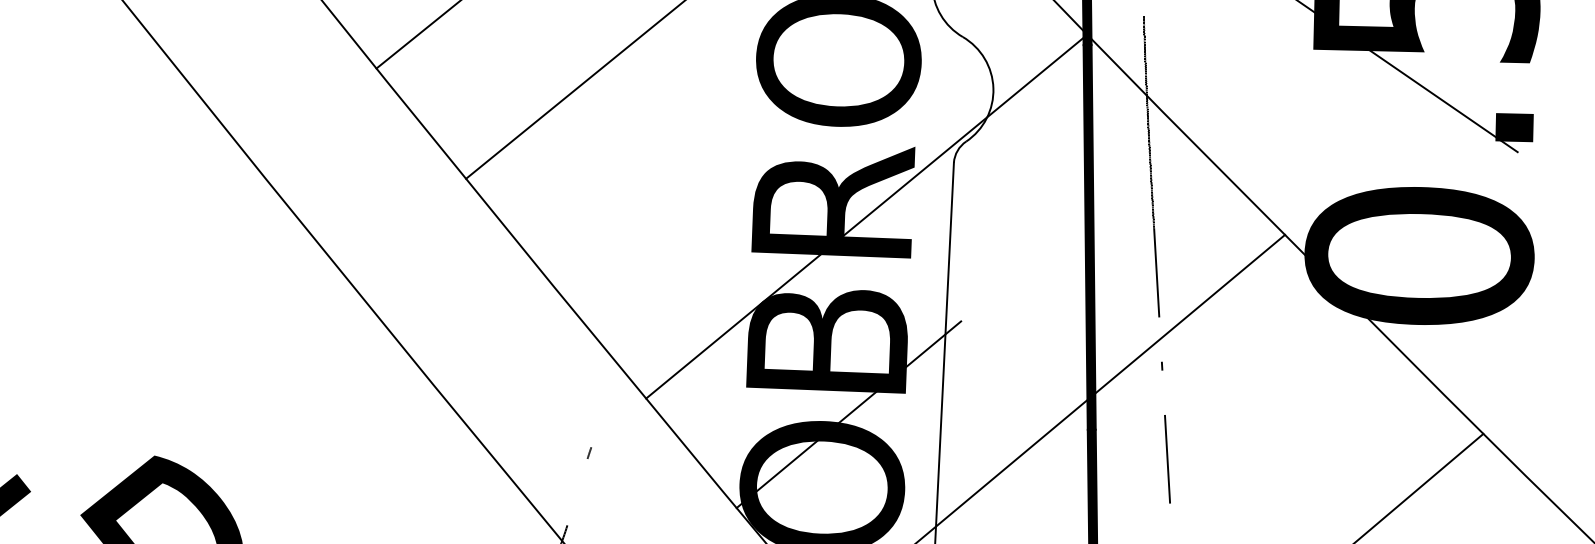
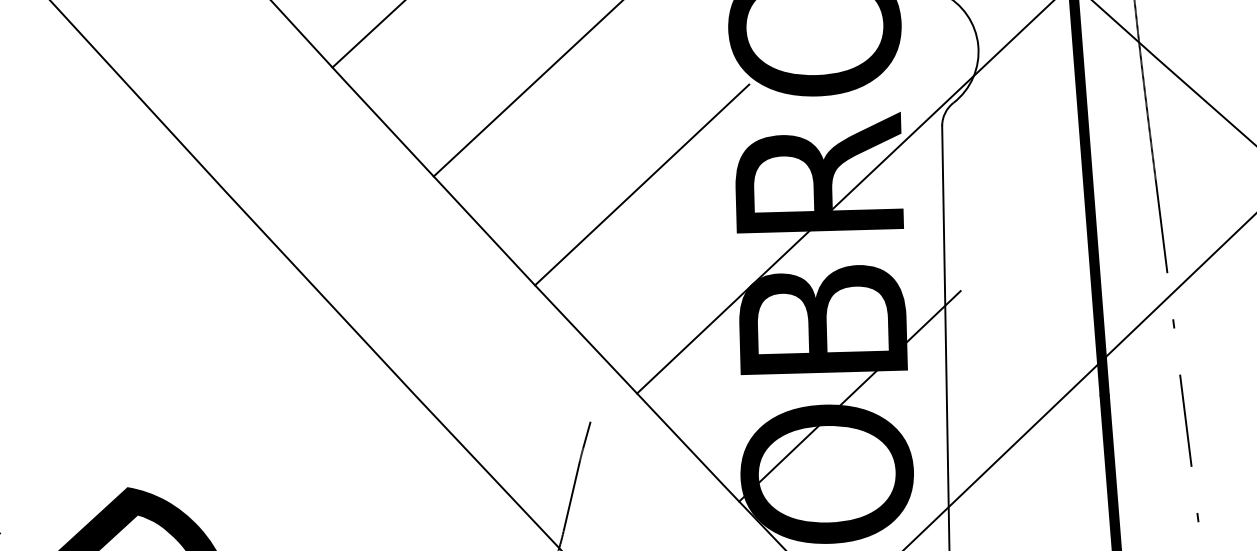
line: (663, 200) -> (641, 185), added
line: (595, 434) -> (586, 434), added
line: (577, 491) -> (571, 495), added

